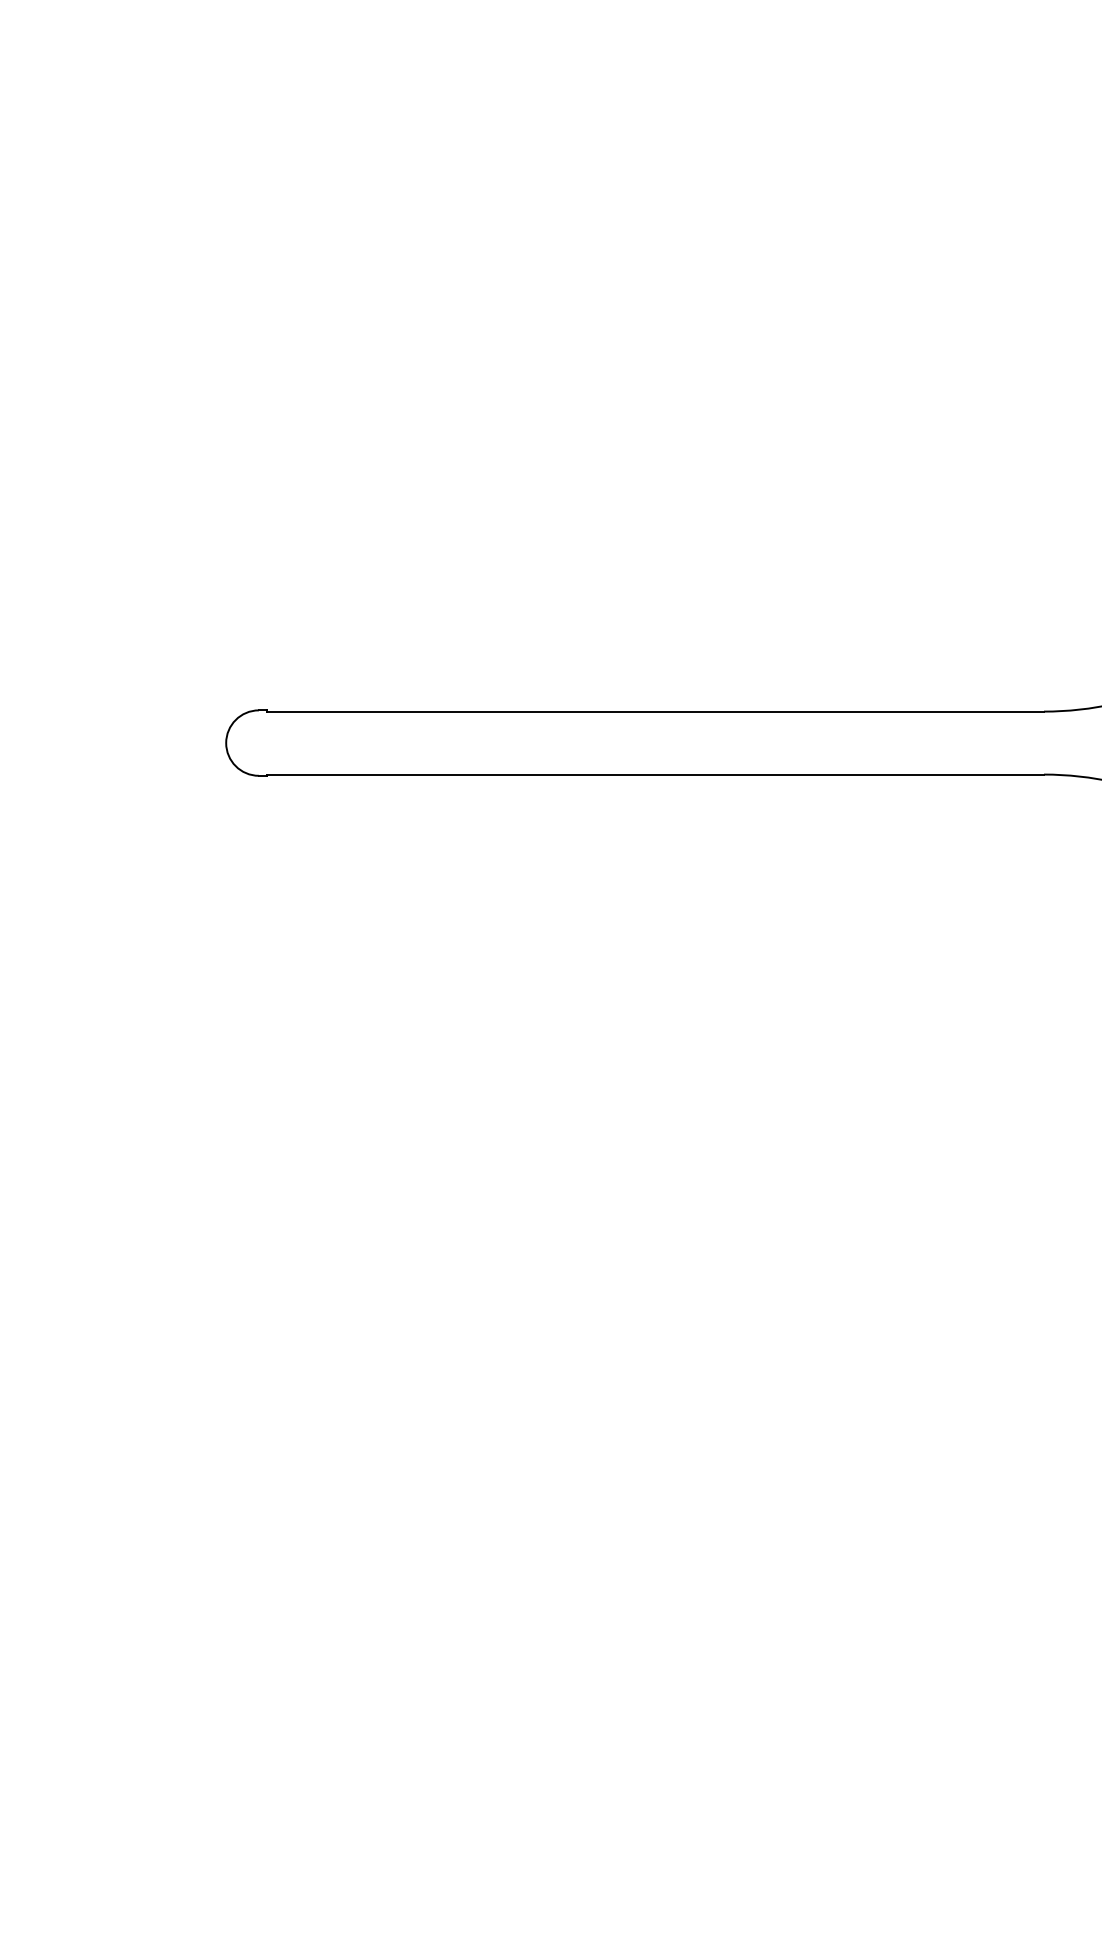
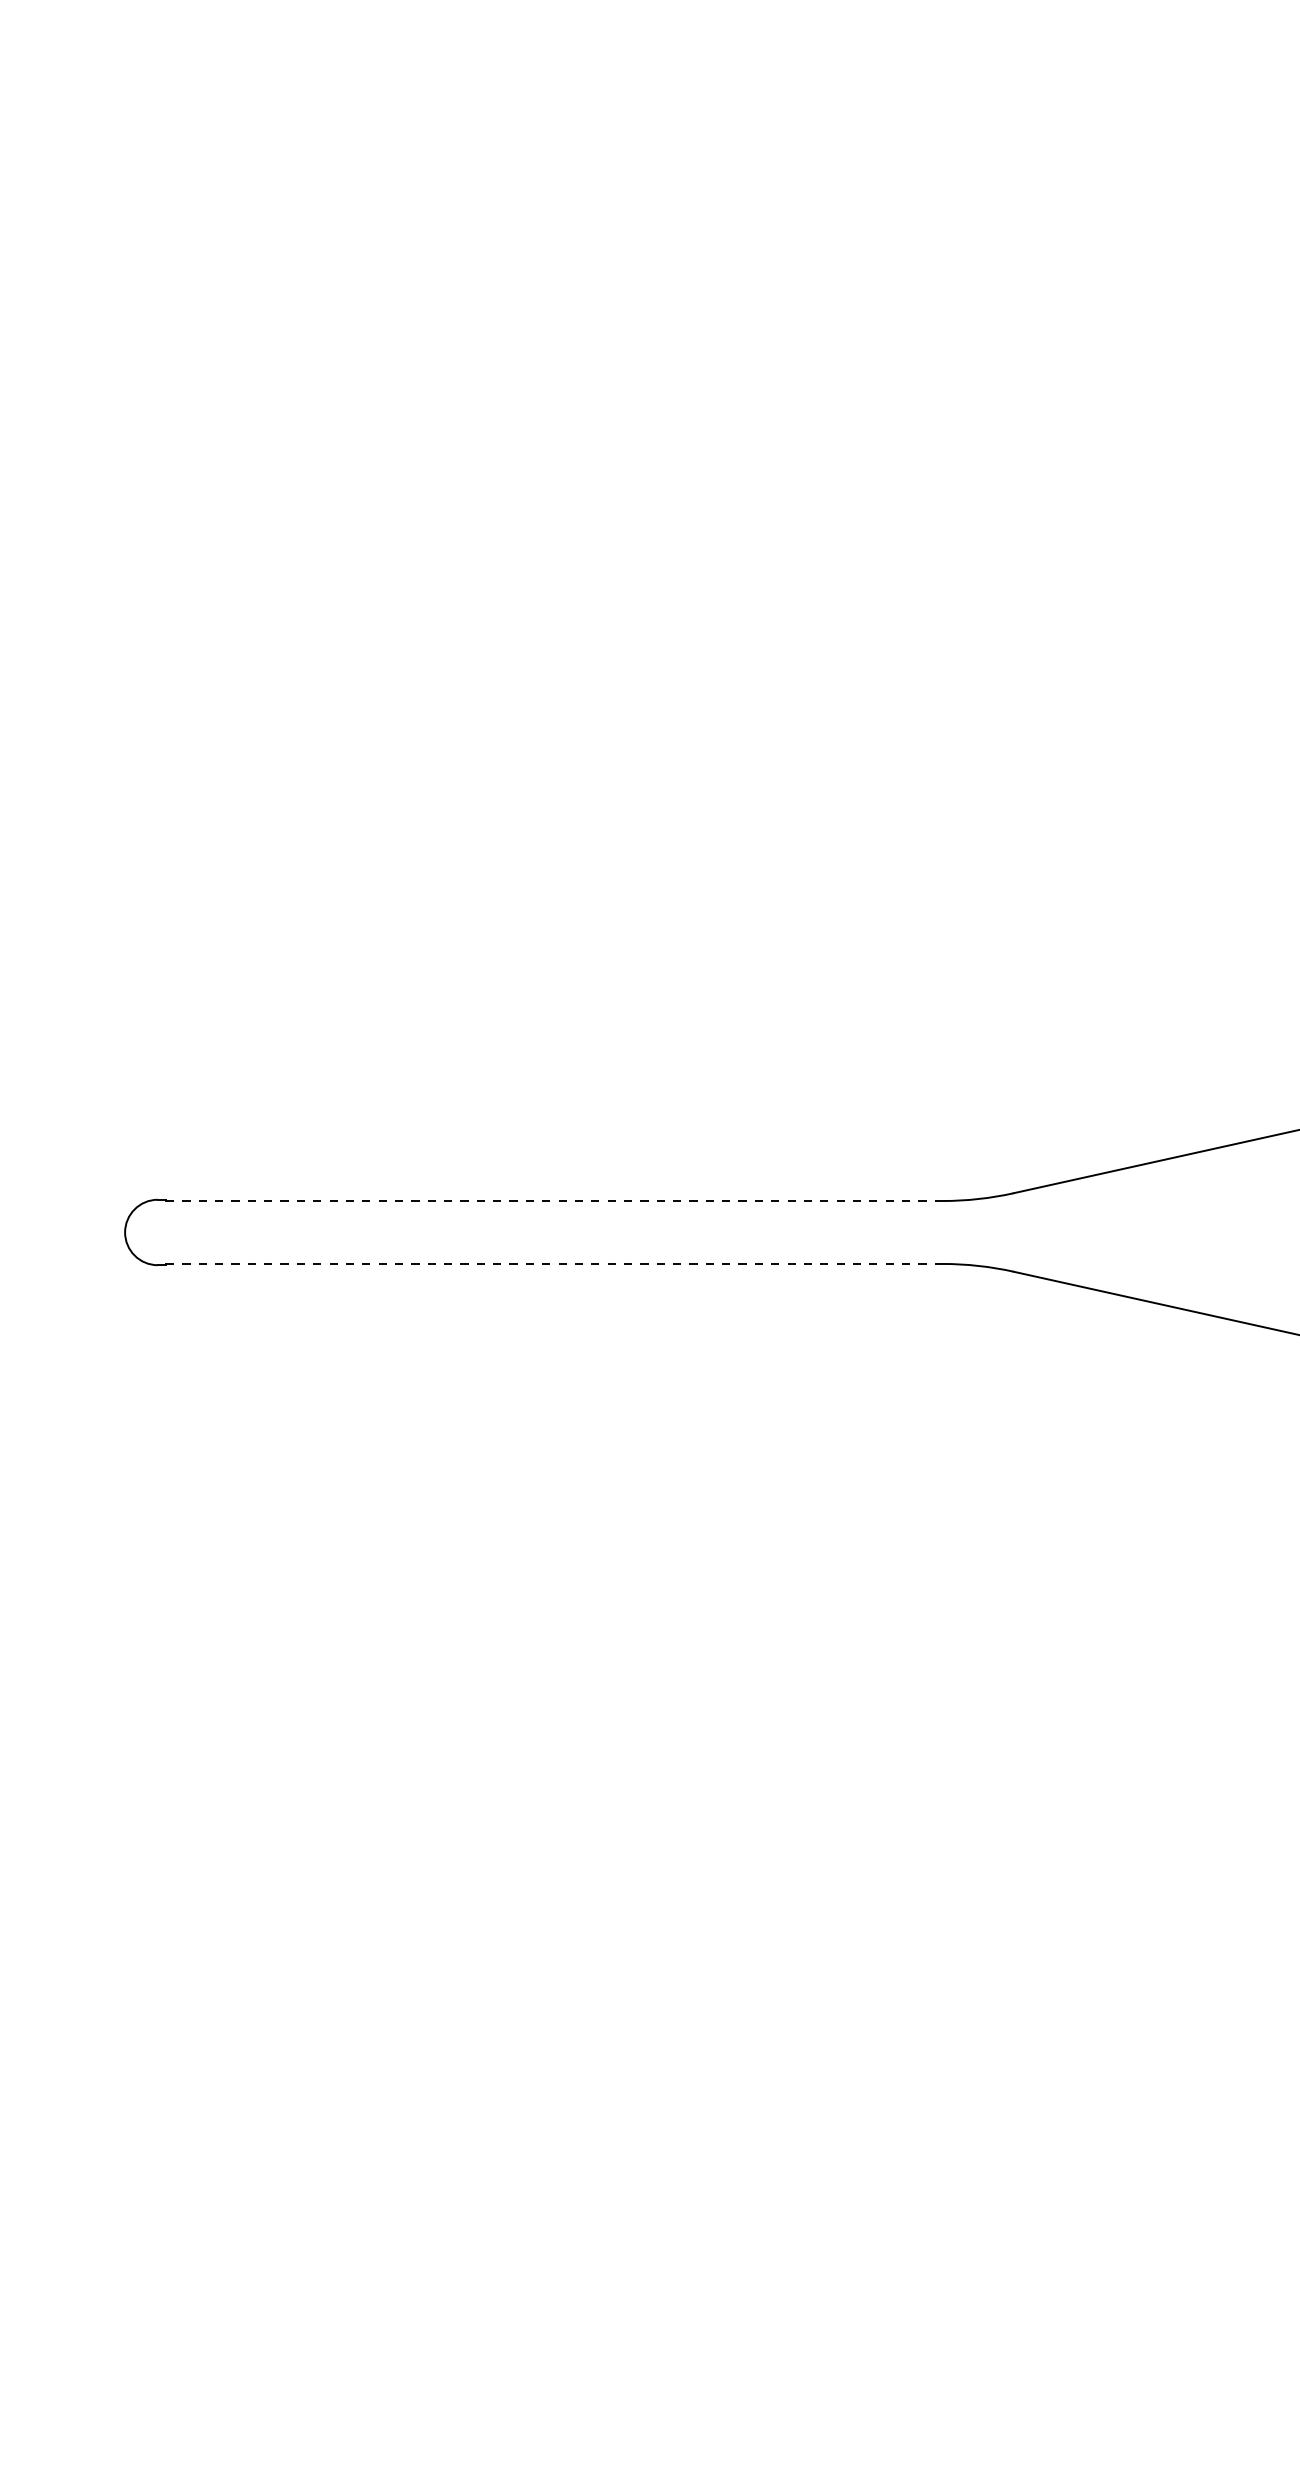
line: (655, 712) -> (554, 1201), solid -> dashed
line: (655, 774) -> (554, 1263), solid -> dashed

